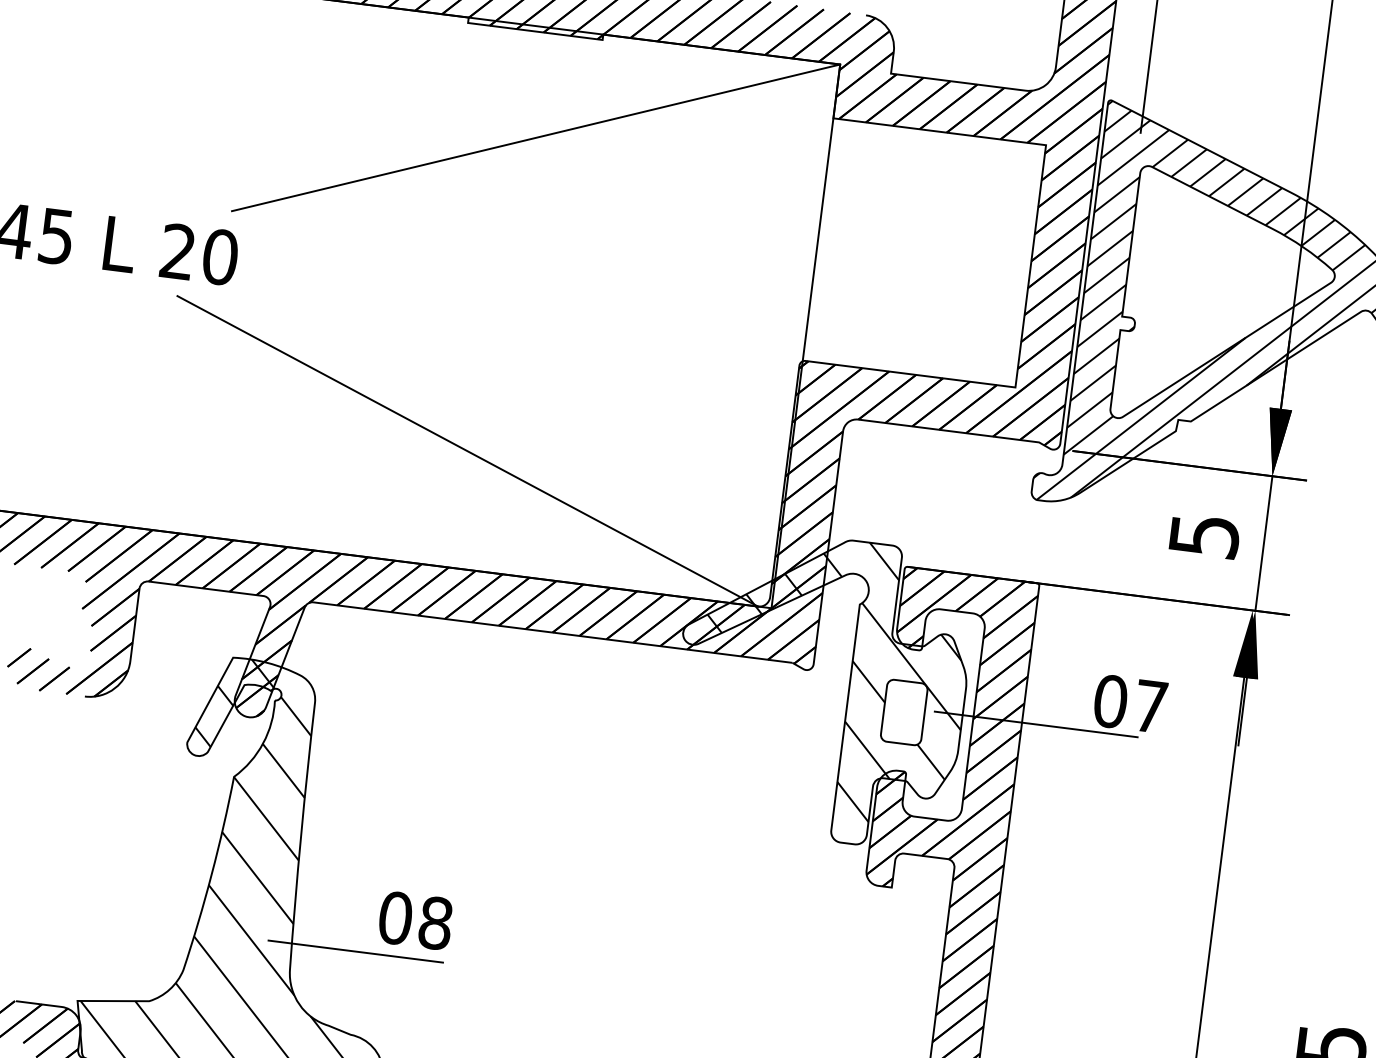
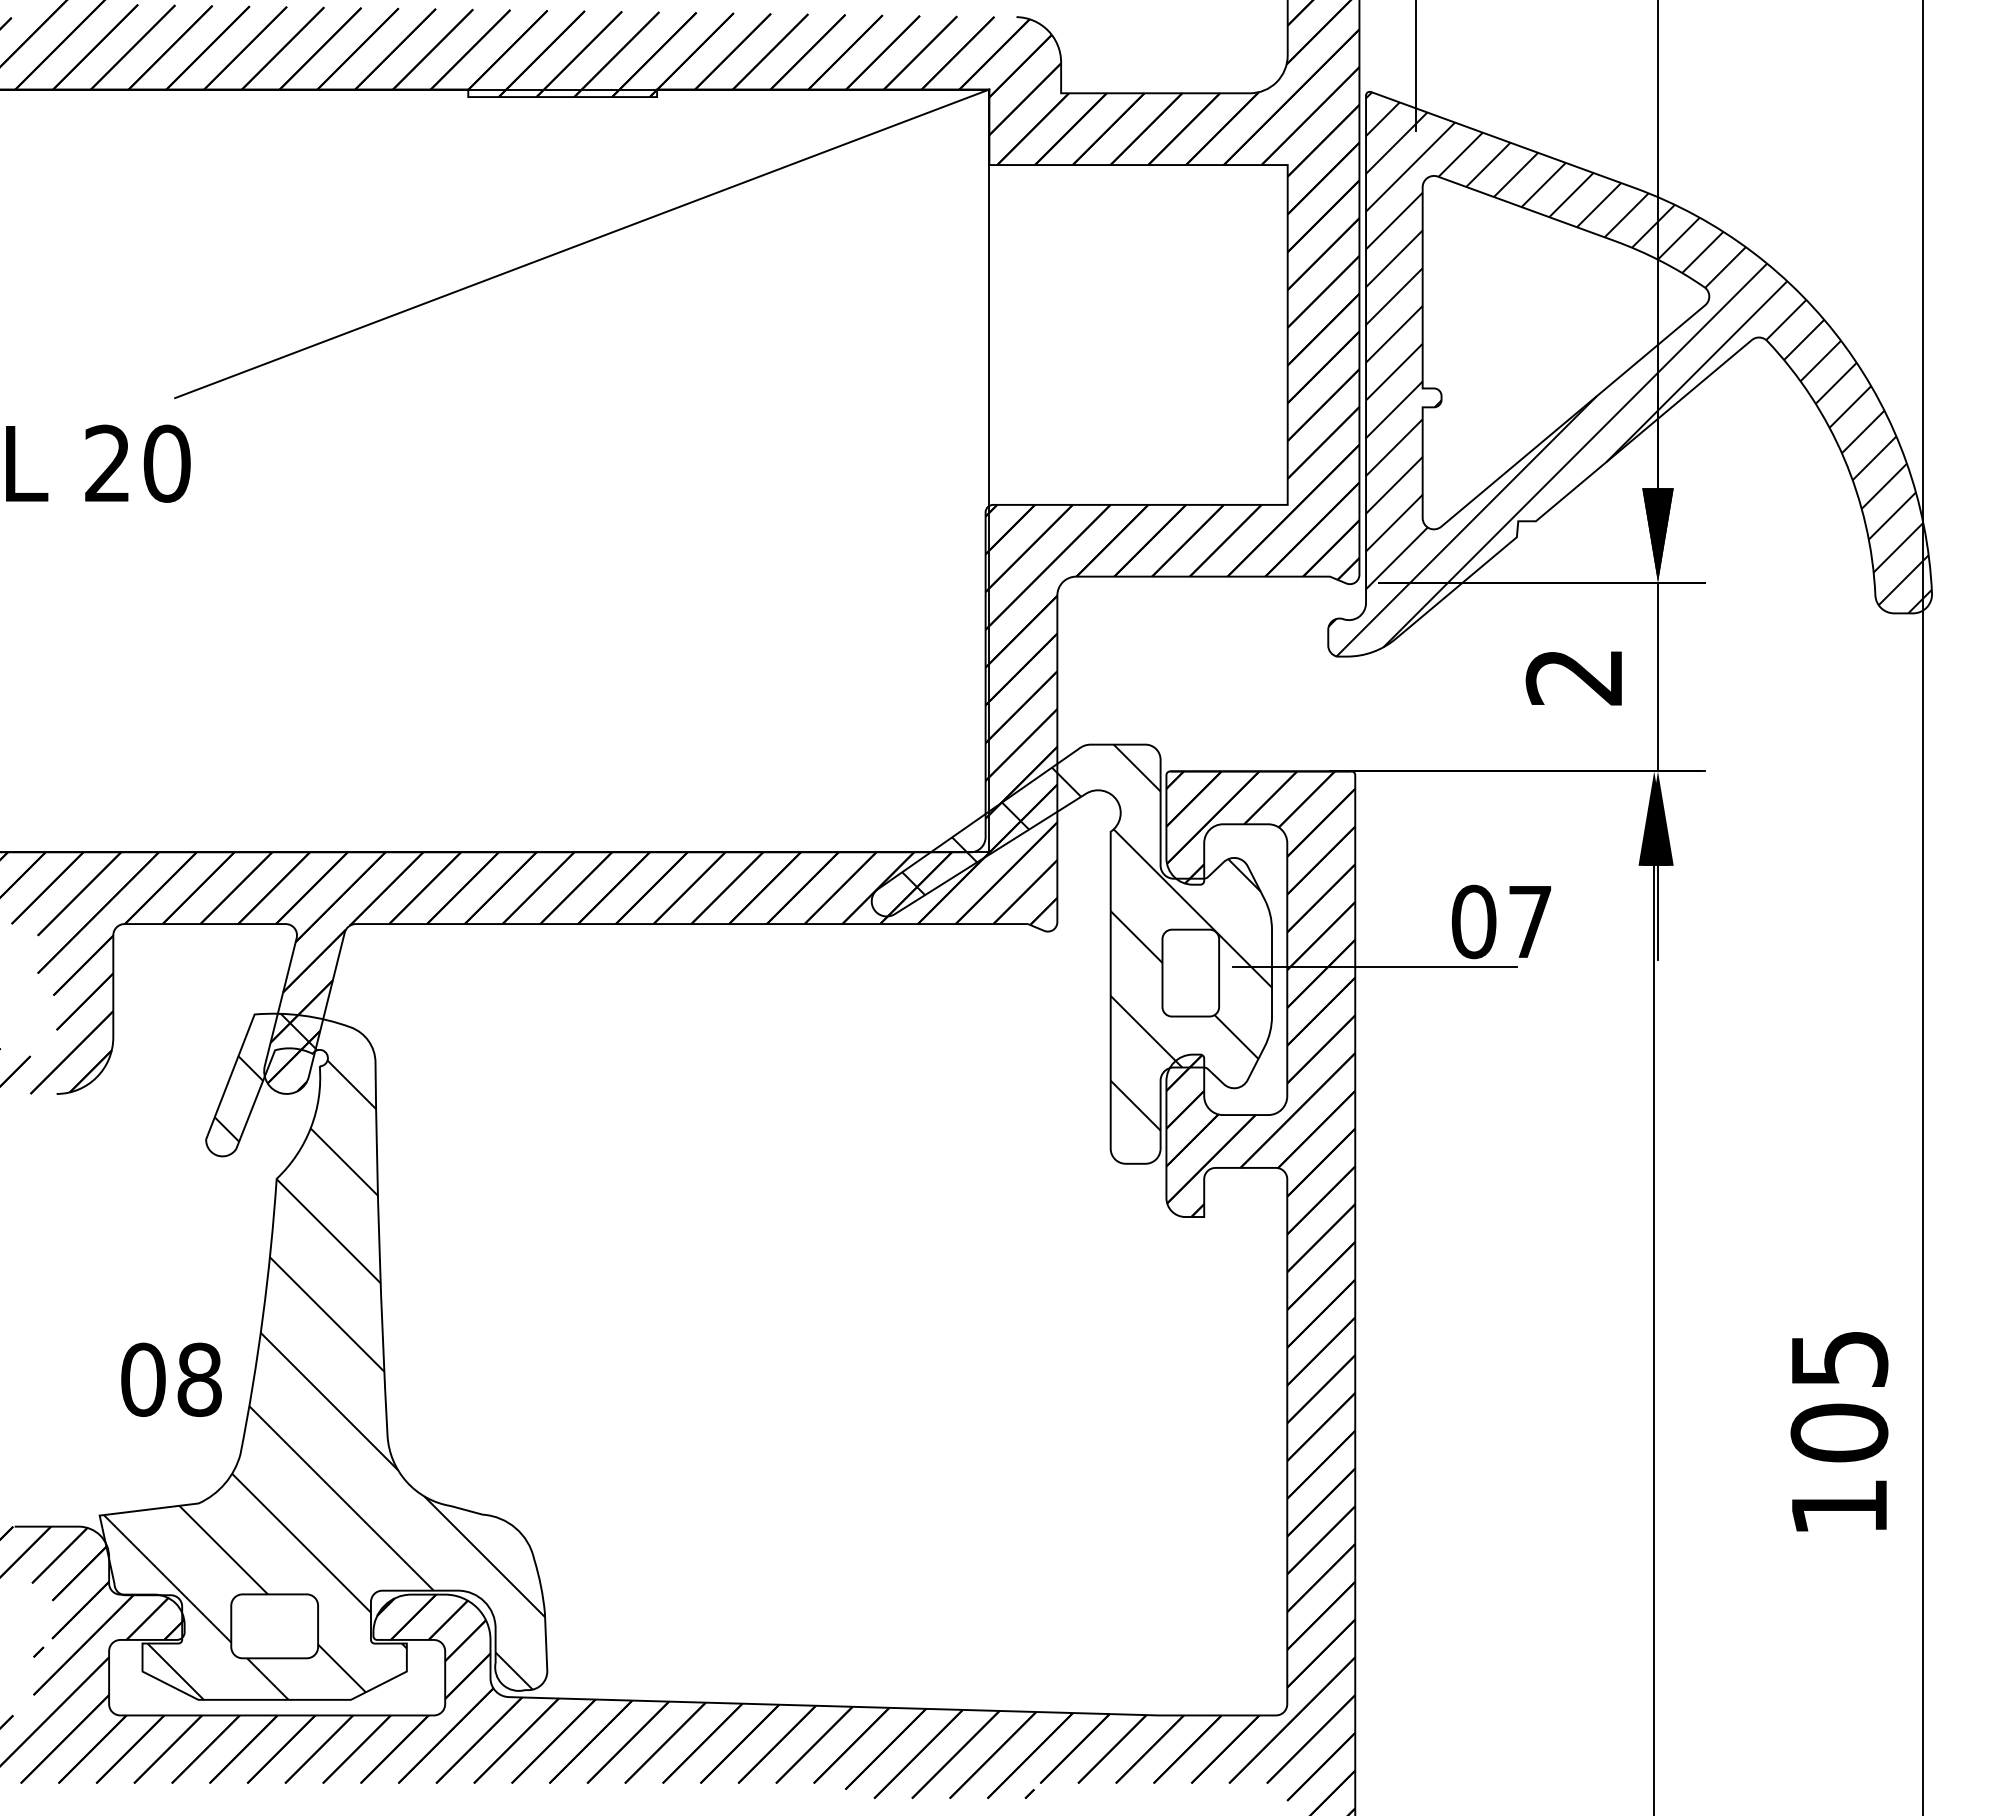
line: (467, 451) -> (542, 688), removed
text: (1204, 536) -> (1574, 677), 5 -> 2
text: (415, 920) -> (171, 1379), moved
line: (355, 951) -> (474, 1398), removed

